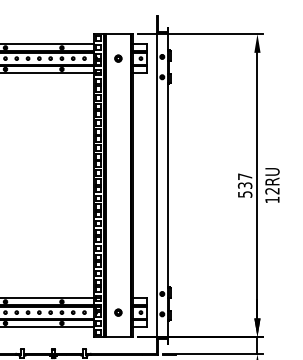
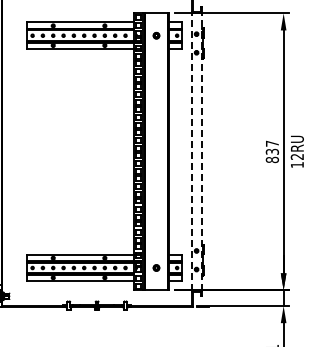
line: (156, 185) -> (191, 151), solid -> dashed
line: (168, 185) -> (202, 151), solid -> dashed
text: (244, 193) -> (271, 159), 537 -> 837

